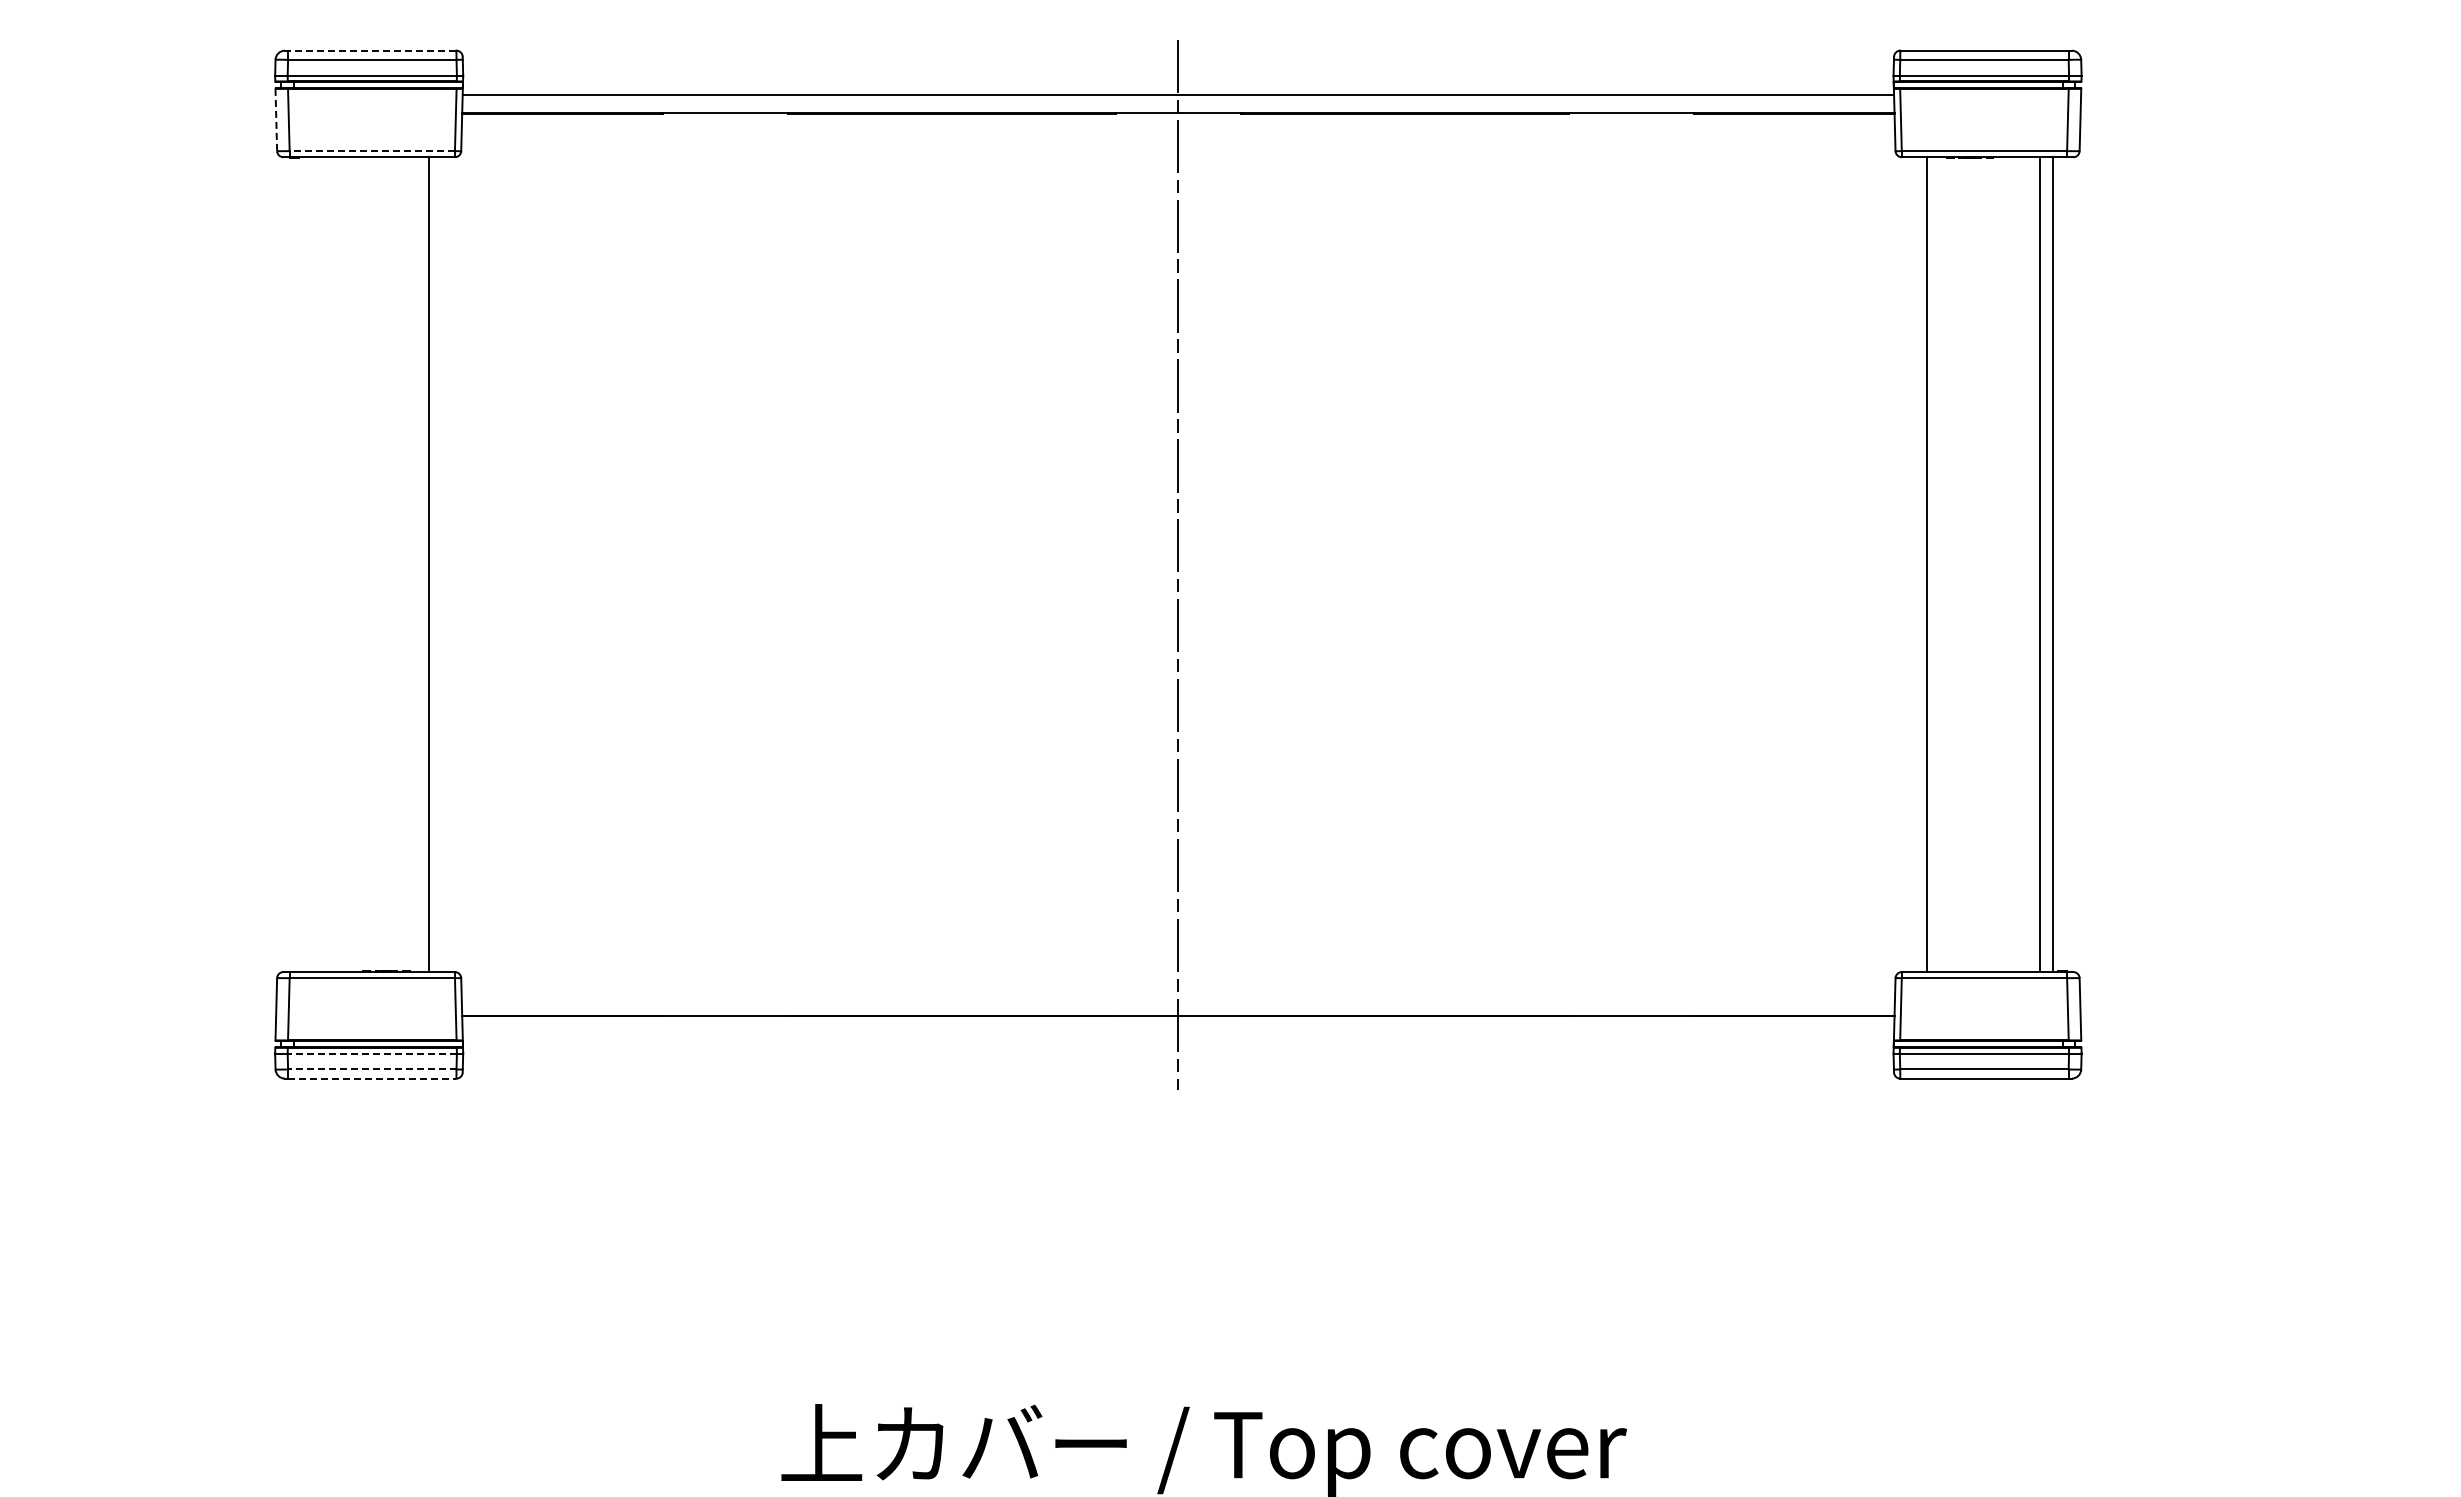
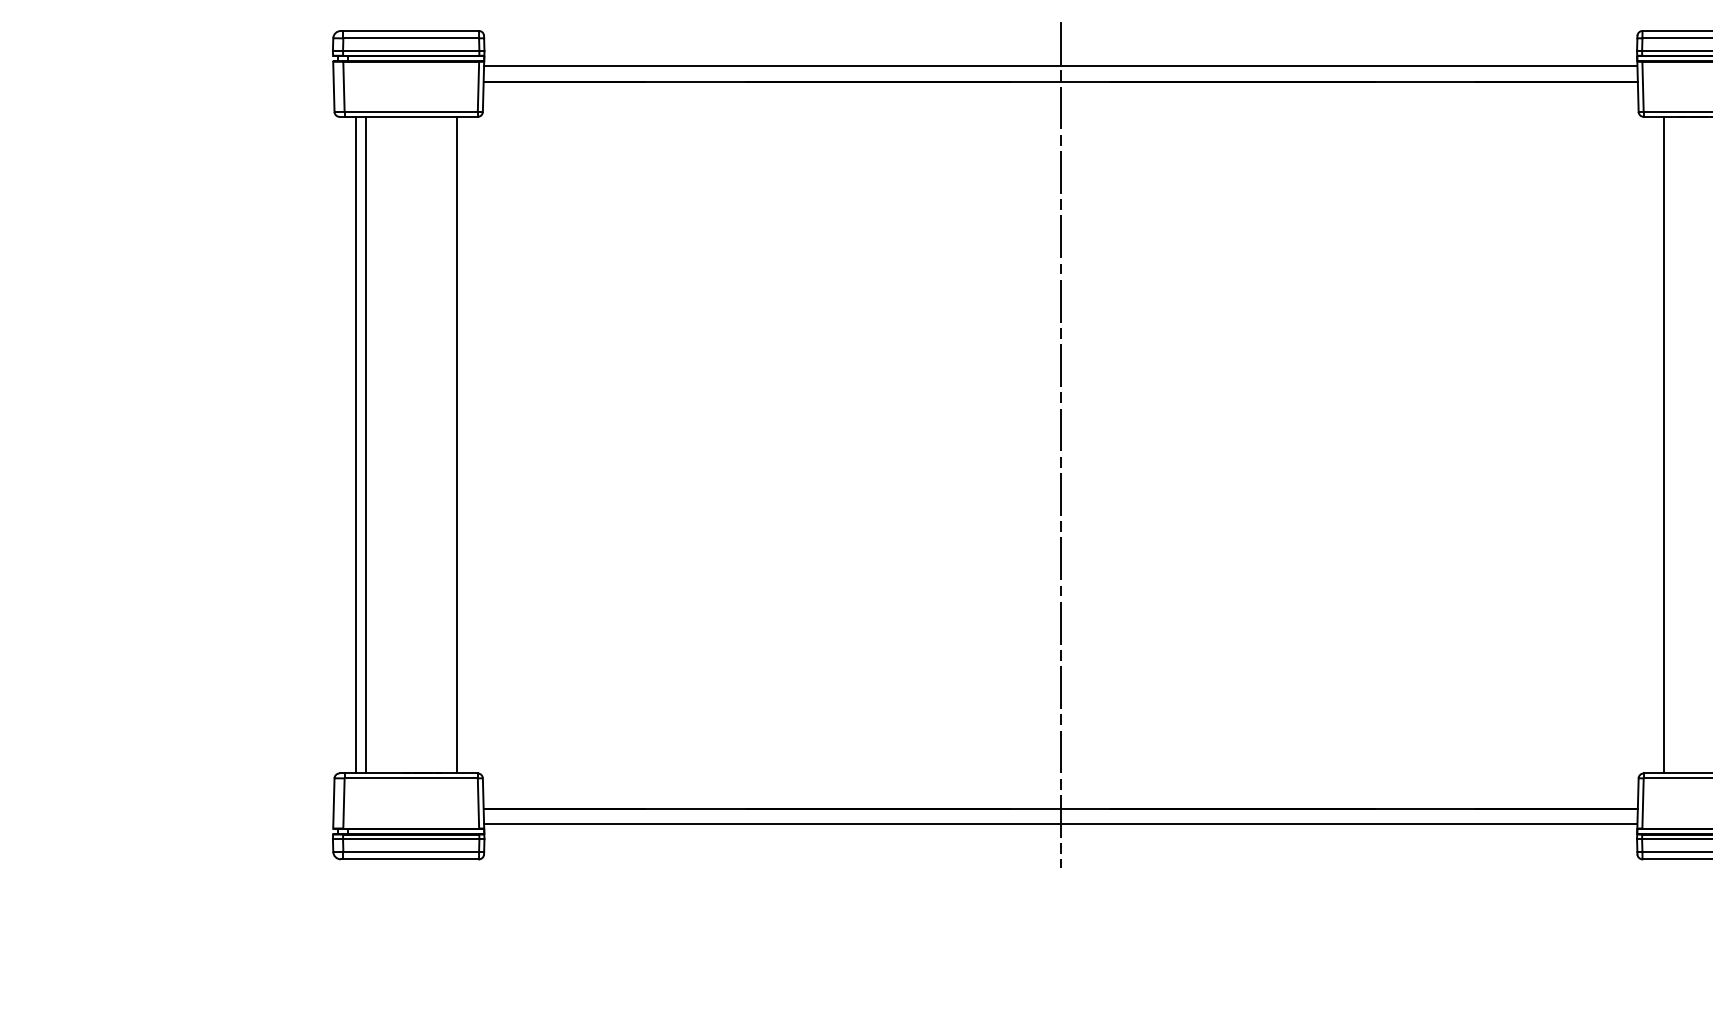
line: (371, 50) -> (410, 30), dashed -> solid
line: (276, 120) -> (334, 87), dashed -> solid
line: (372, 151) -> (411, 112), dashed -> solid
line: (303, 564) -> (355, 445), added
line: (316, 564) -> (366, 445), added
line: (1178, 1034) -> (1060, 823), added
line: (372, 1053) -> (411, 839), dashed -> solid
line: (371, 1069) -> (410, 851), dashed -> solid
line: (372, 1078) -> (411, 859), dashed -> solid

